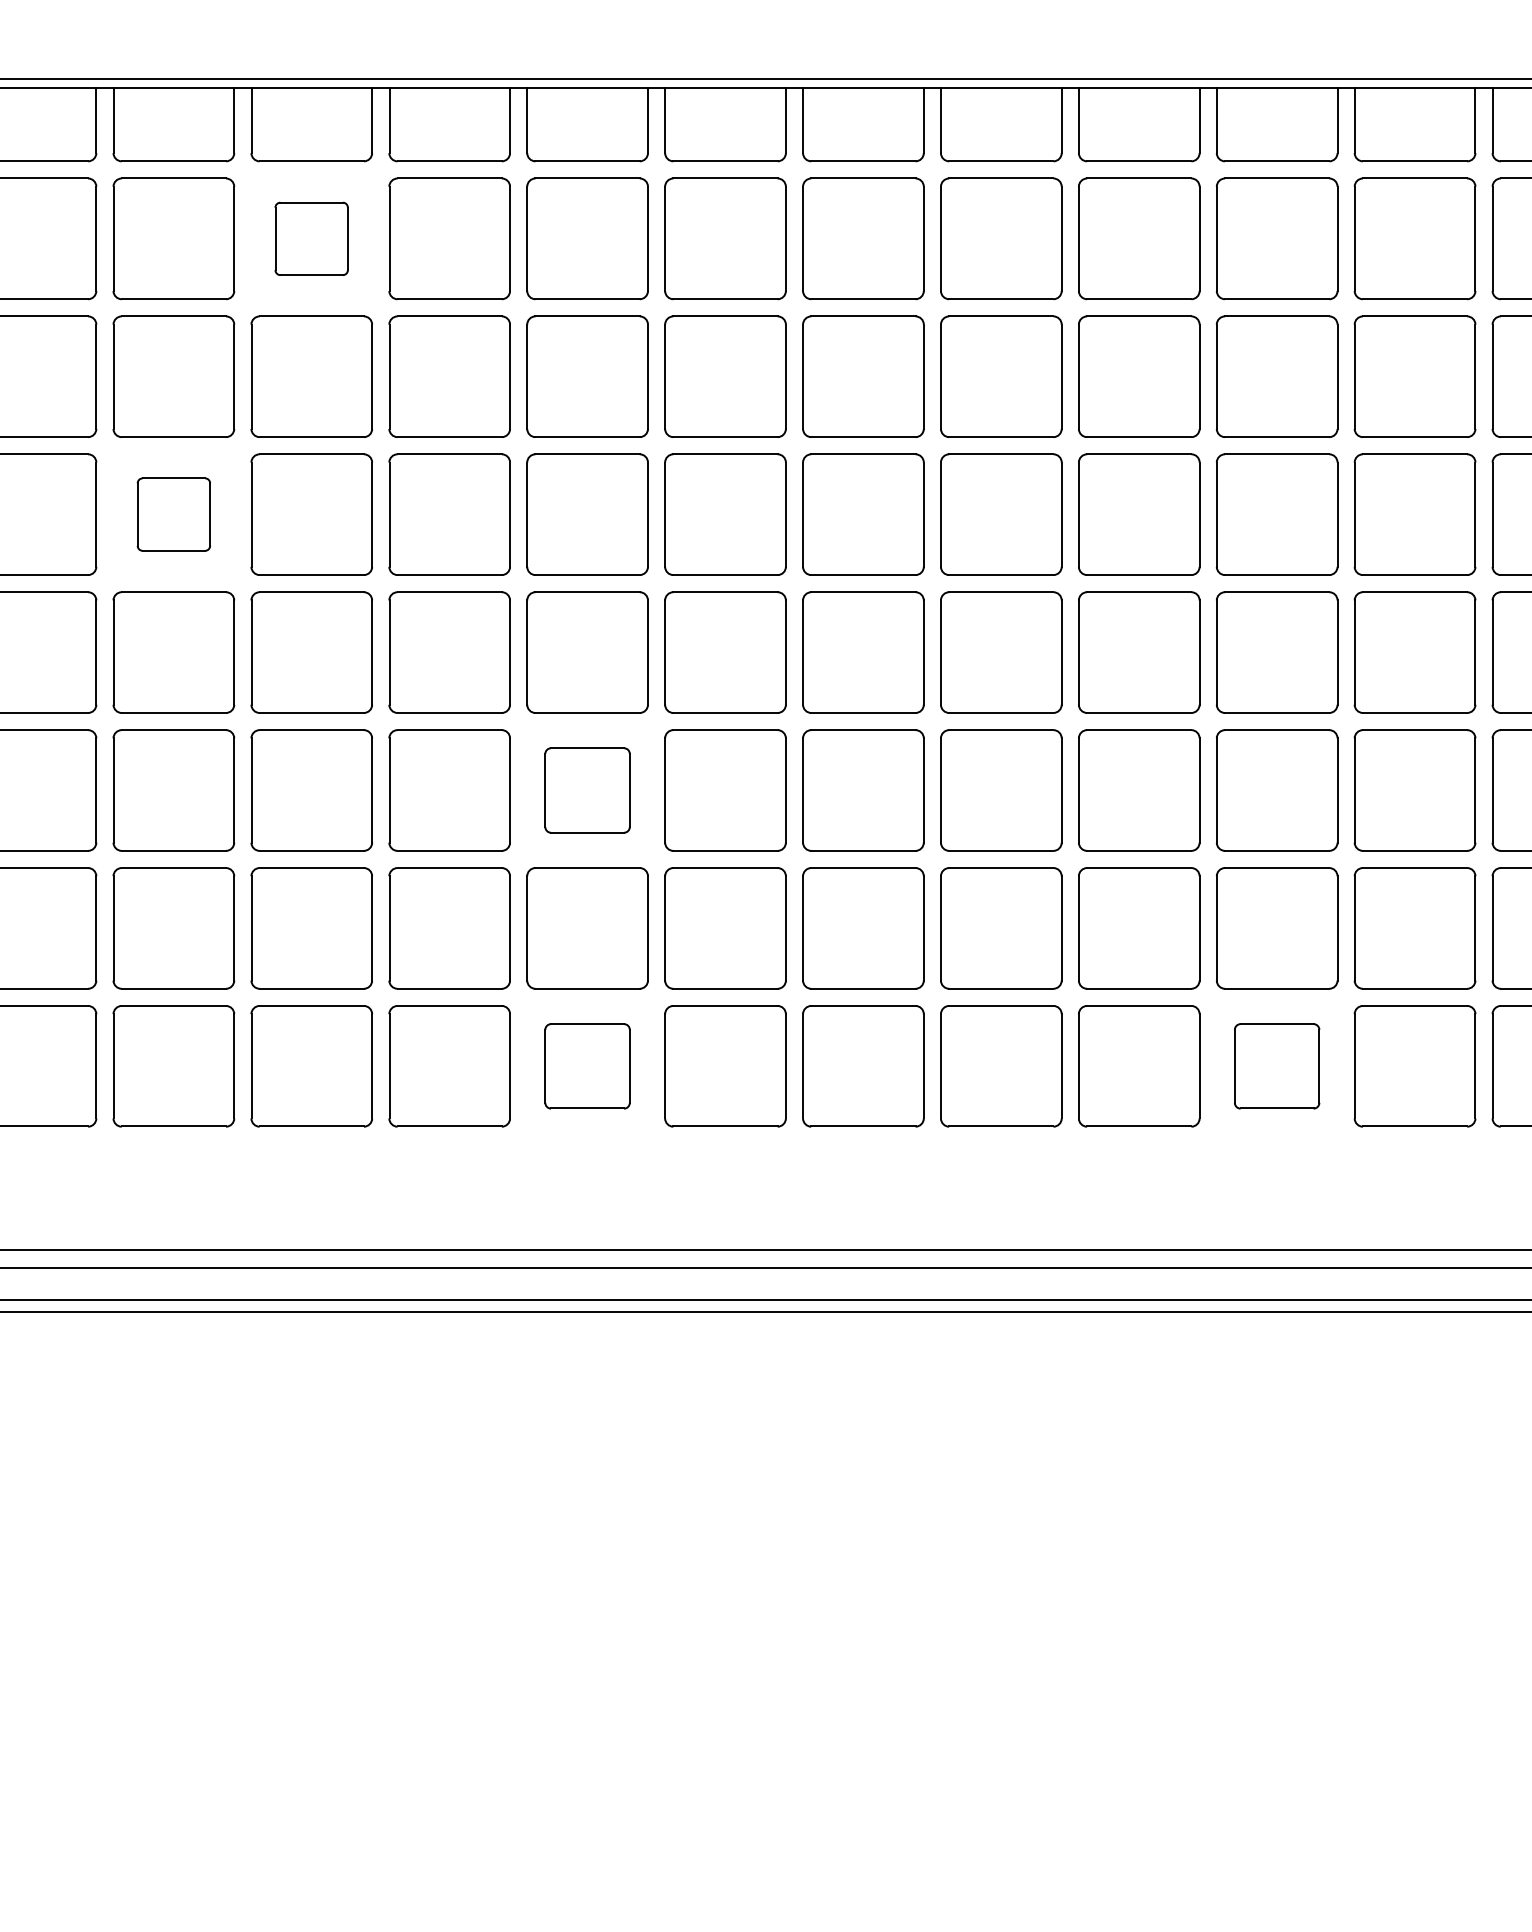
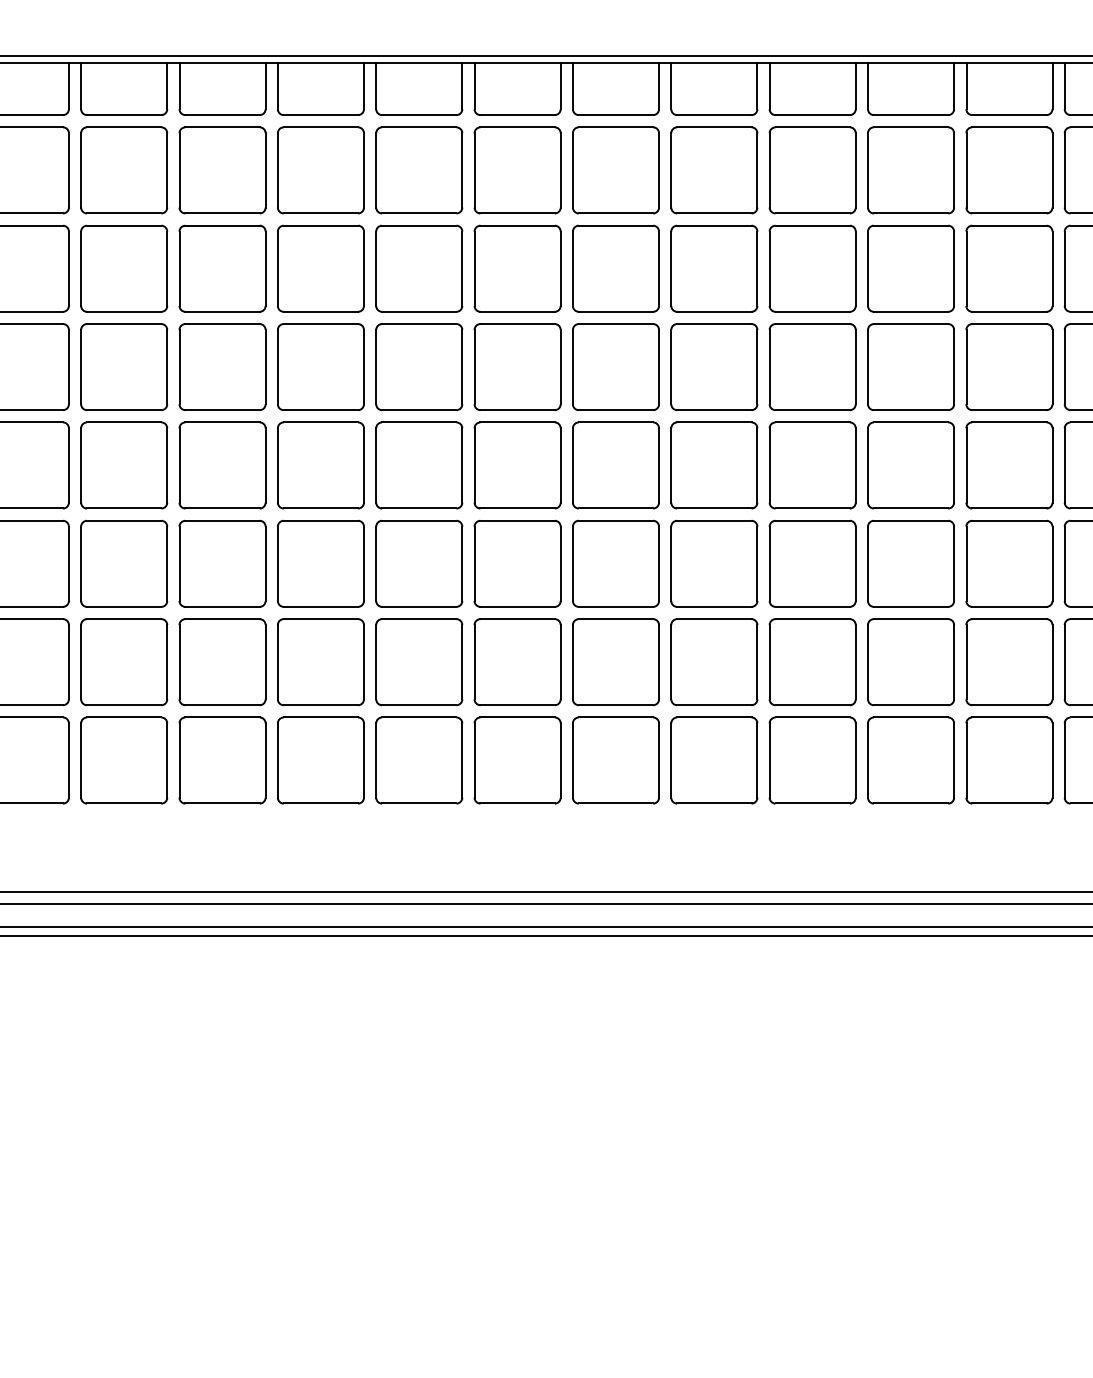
part: (311, 238) -> (222, 170), size x1.67
part: (173, 514) -> (123, 366), size x1.67
part: (587, 790) -> (419, 563), size x1.43
part: (587, 1066) -> (419, 760), size x1.43
part: (1276, 1066) -> (910, 760), size x1.43

